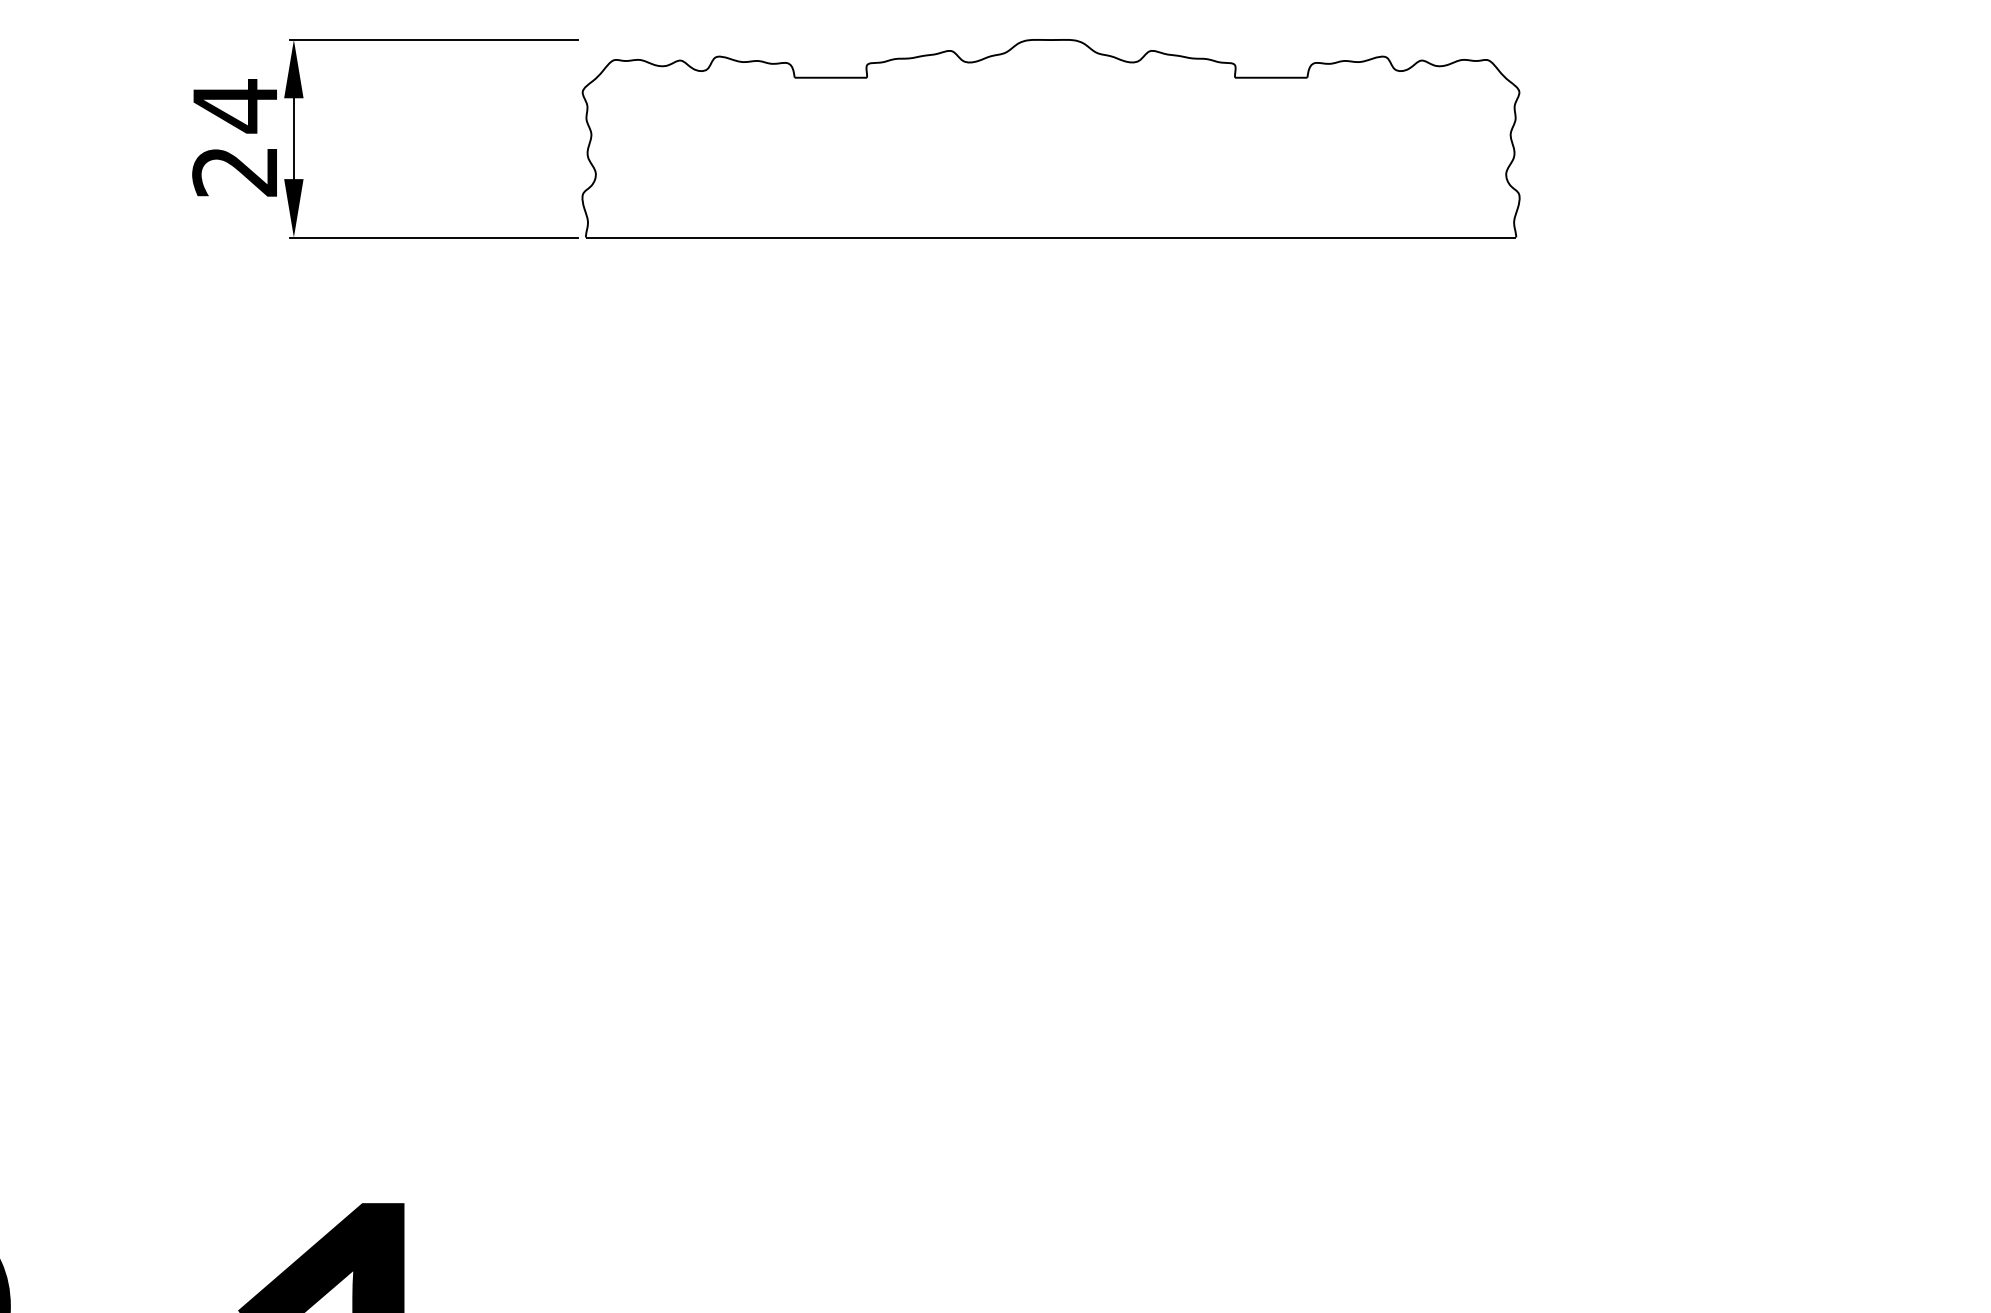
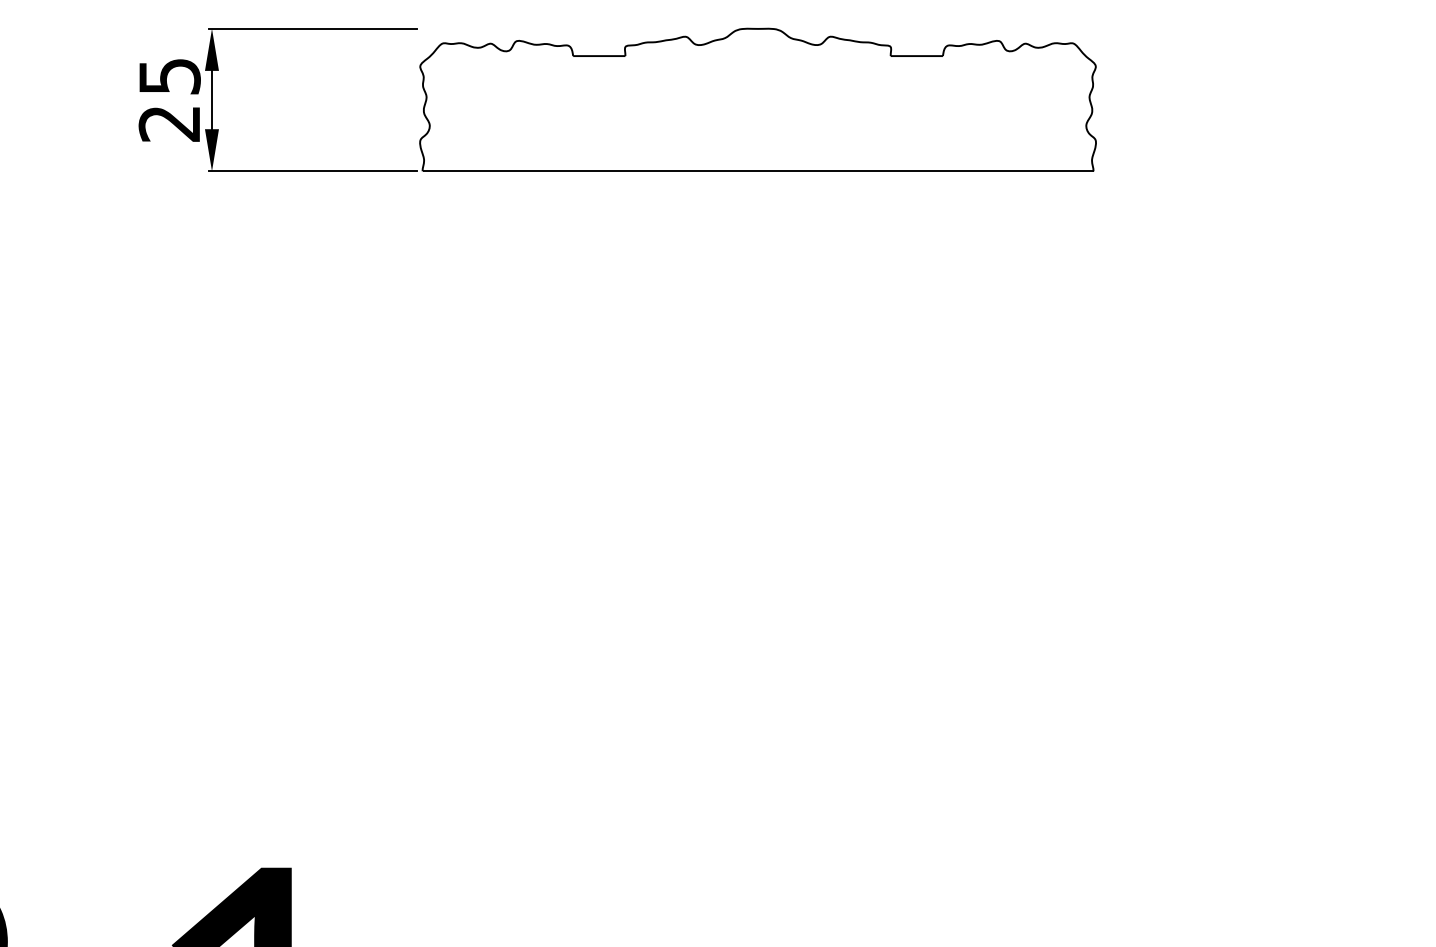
text: (235, 106) -> (169, 76), 24 -> 25

